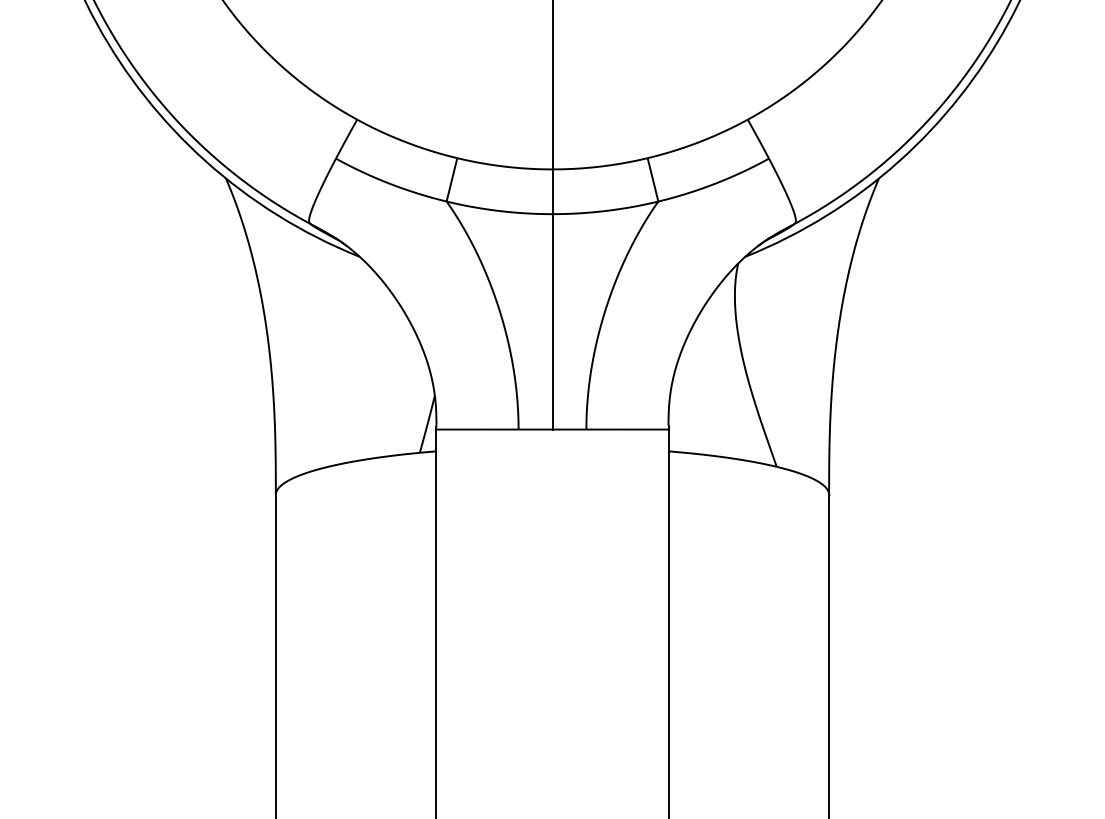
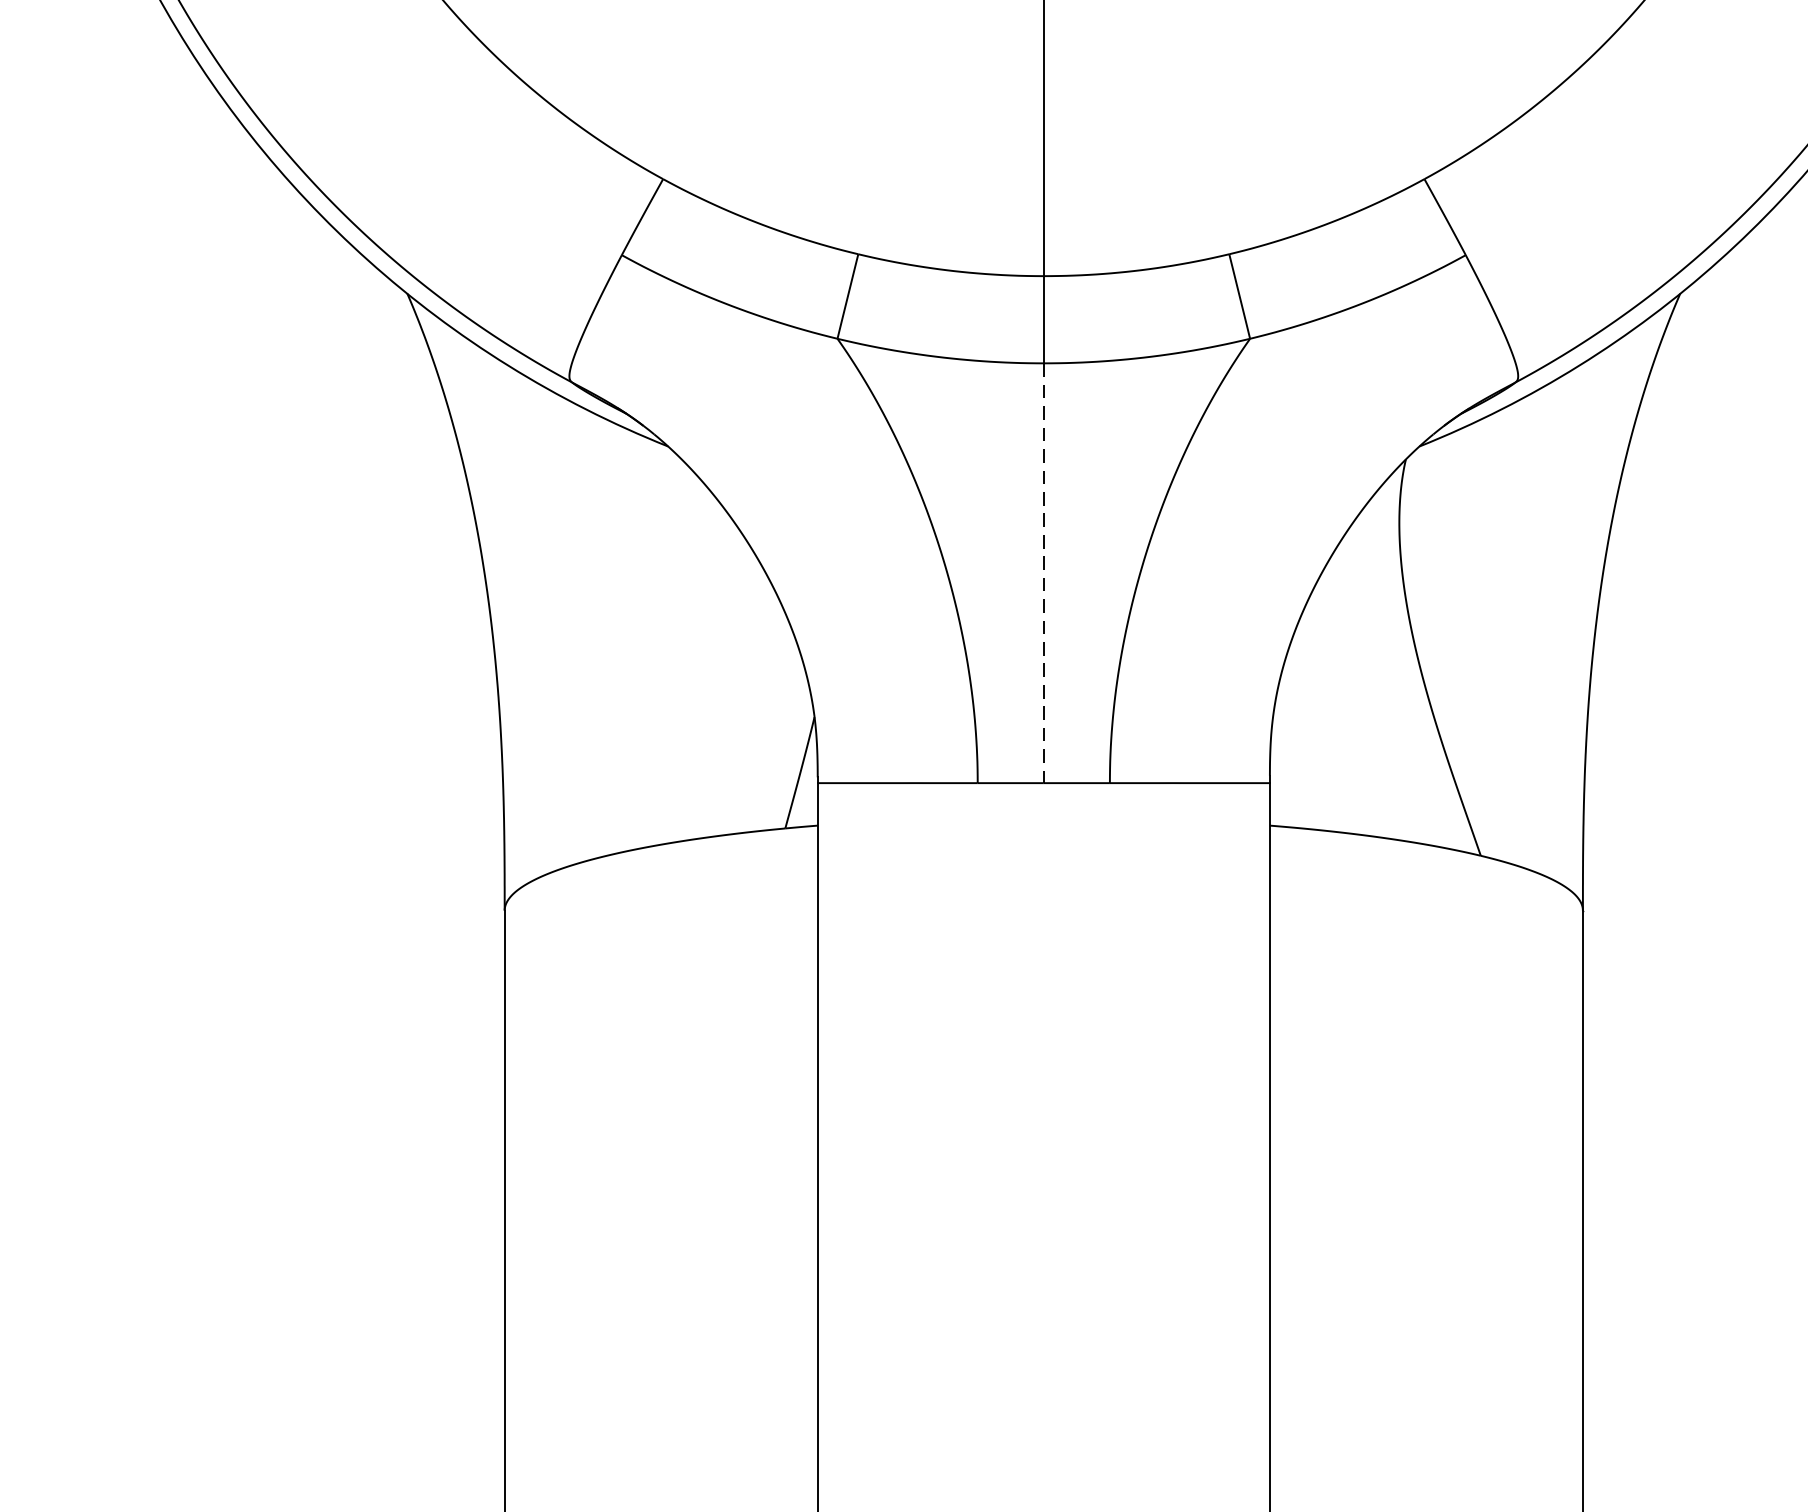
line: (552, 321) -> (1043, 572), solid -> dashed

